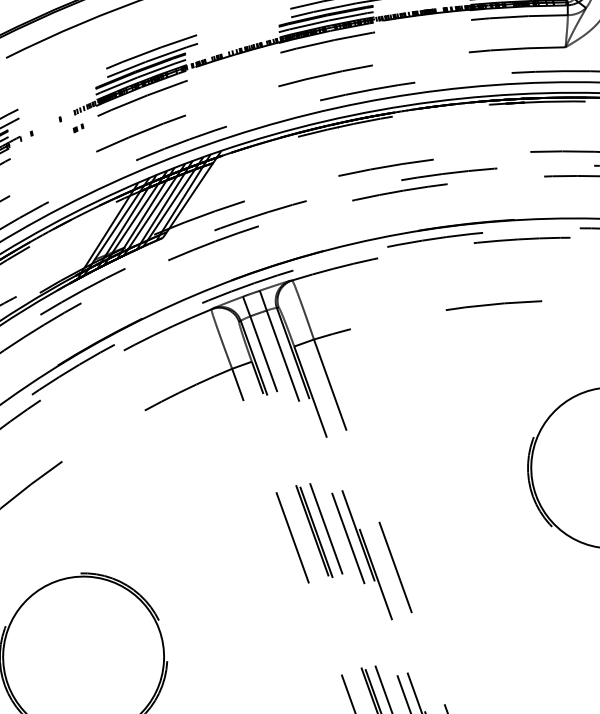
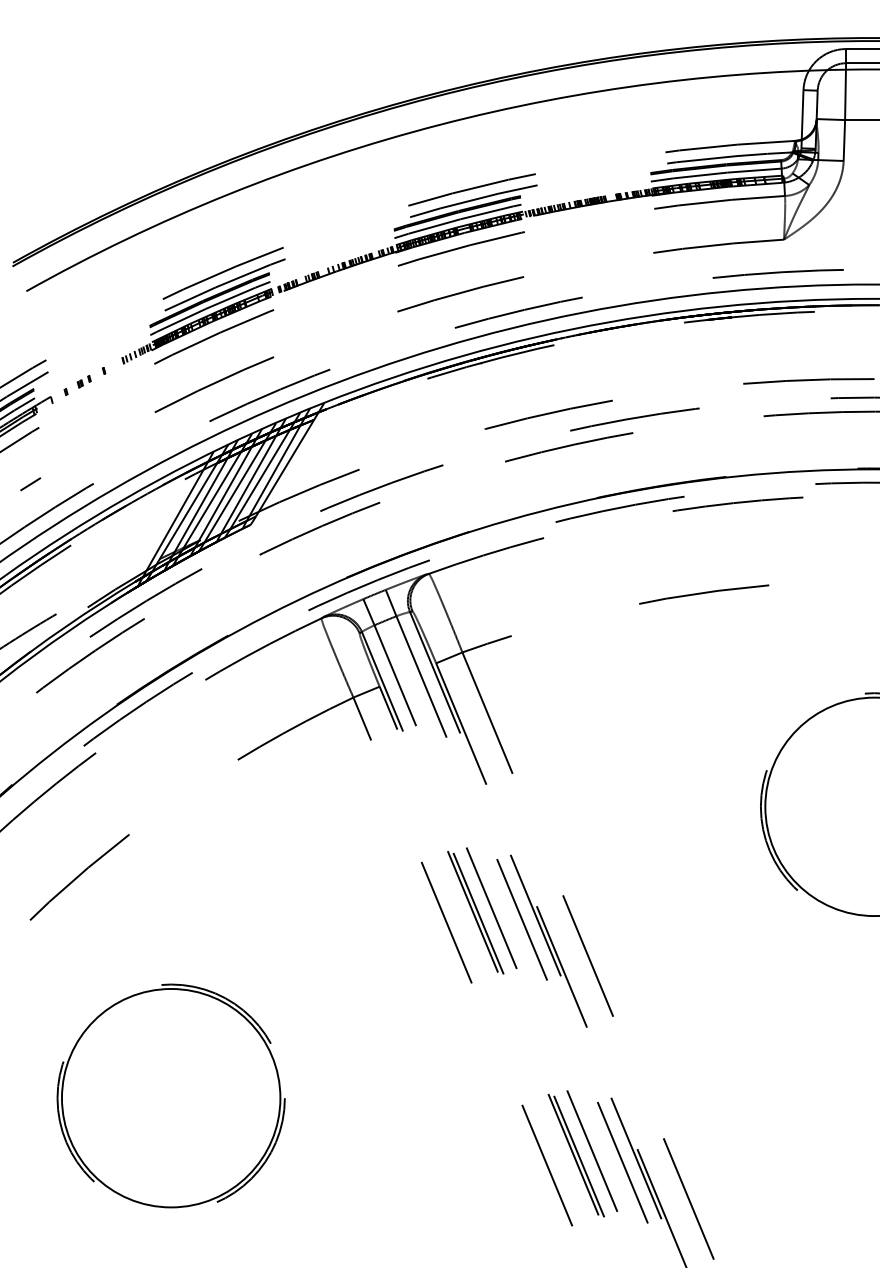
part: (78, 128) -> (83, 381), moved

